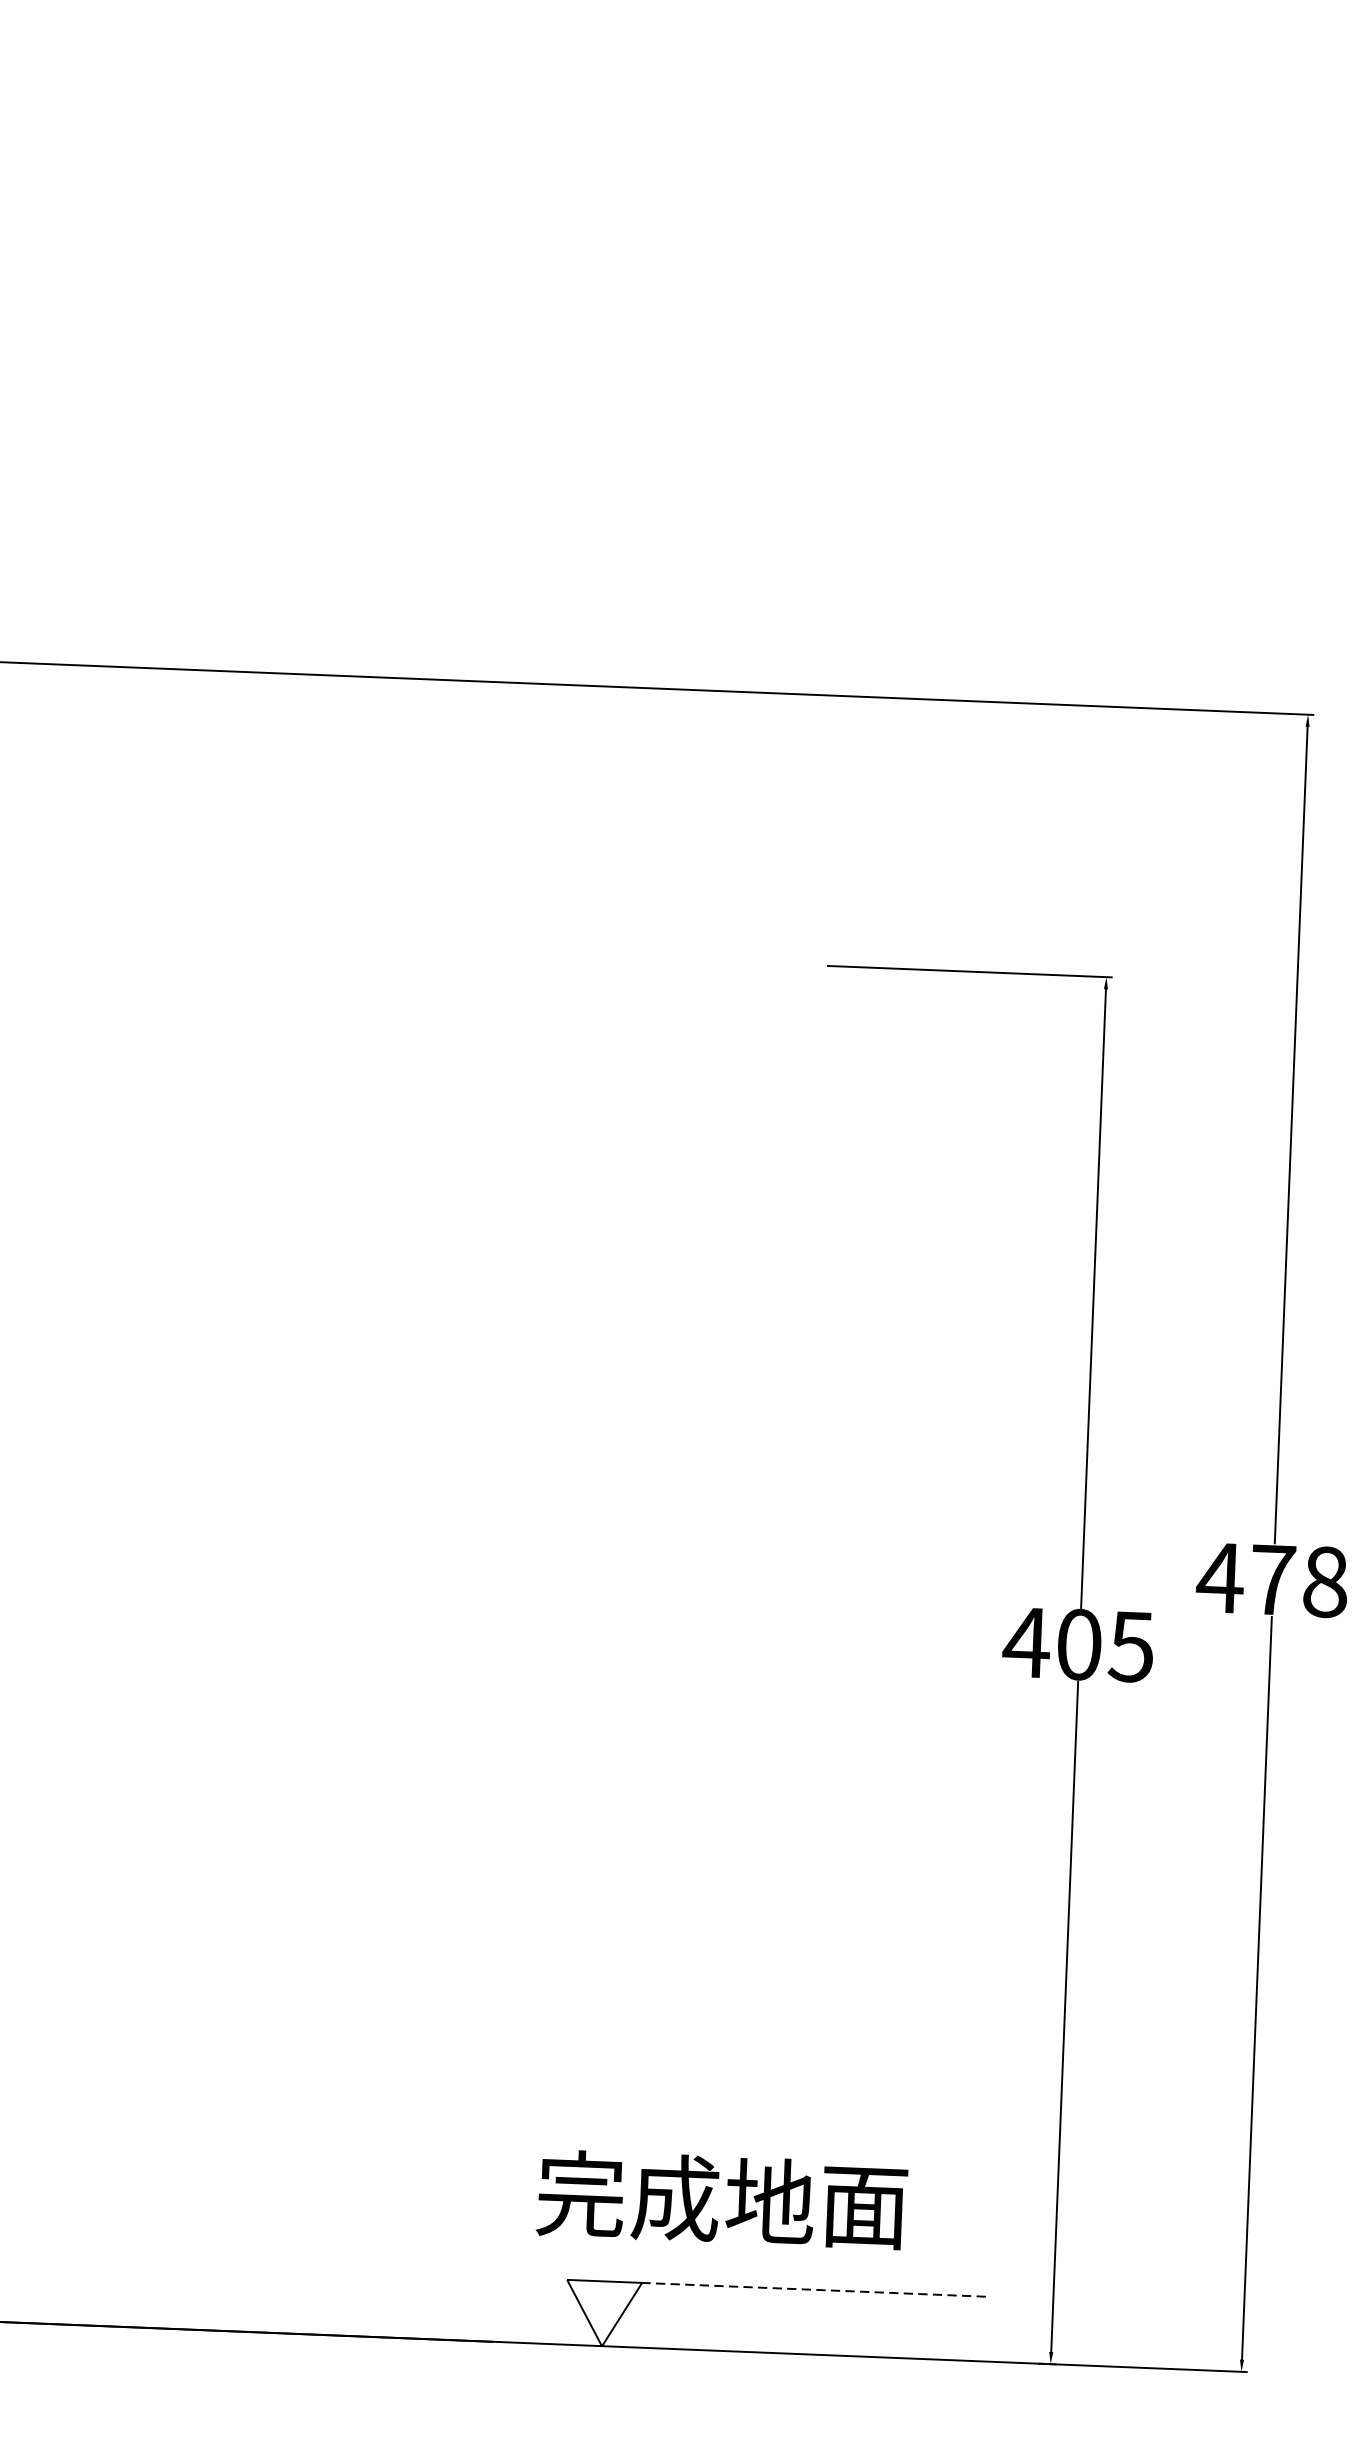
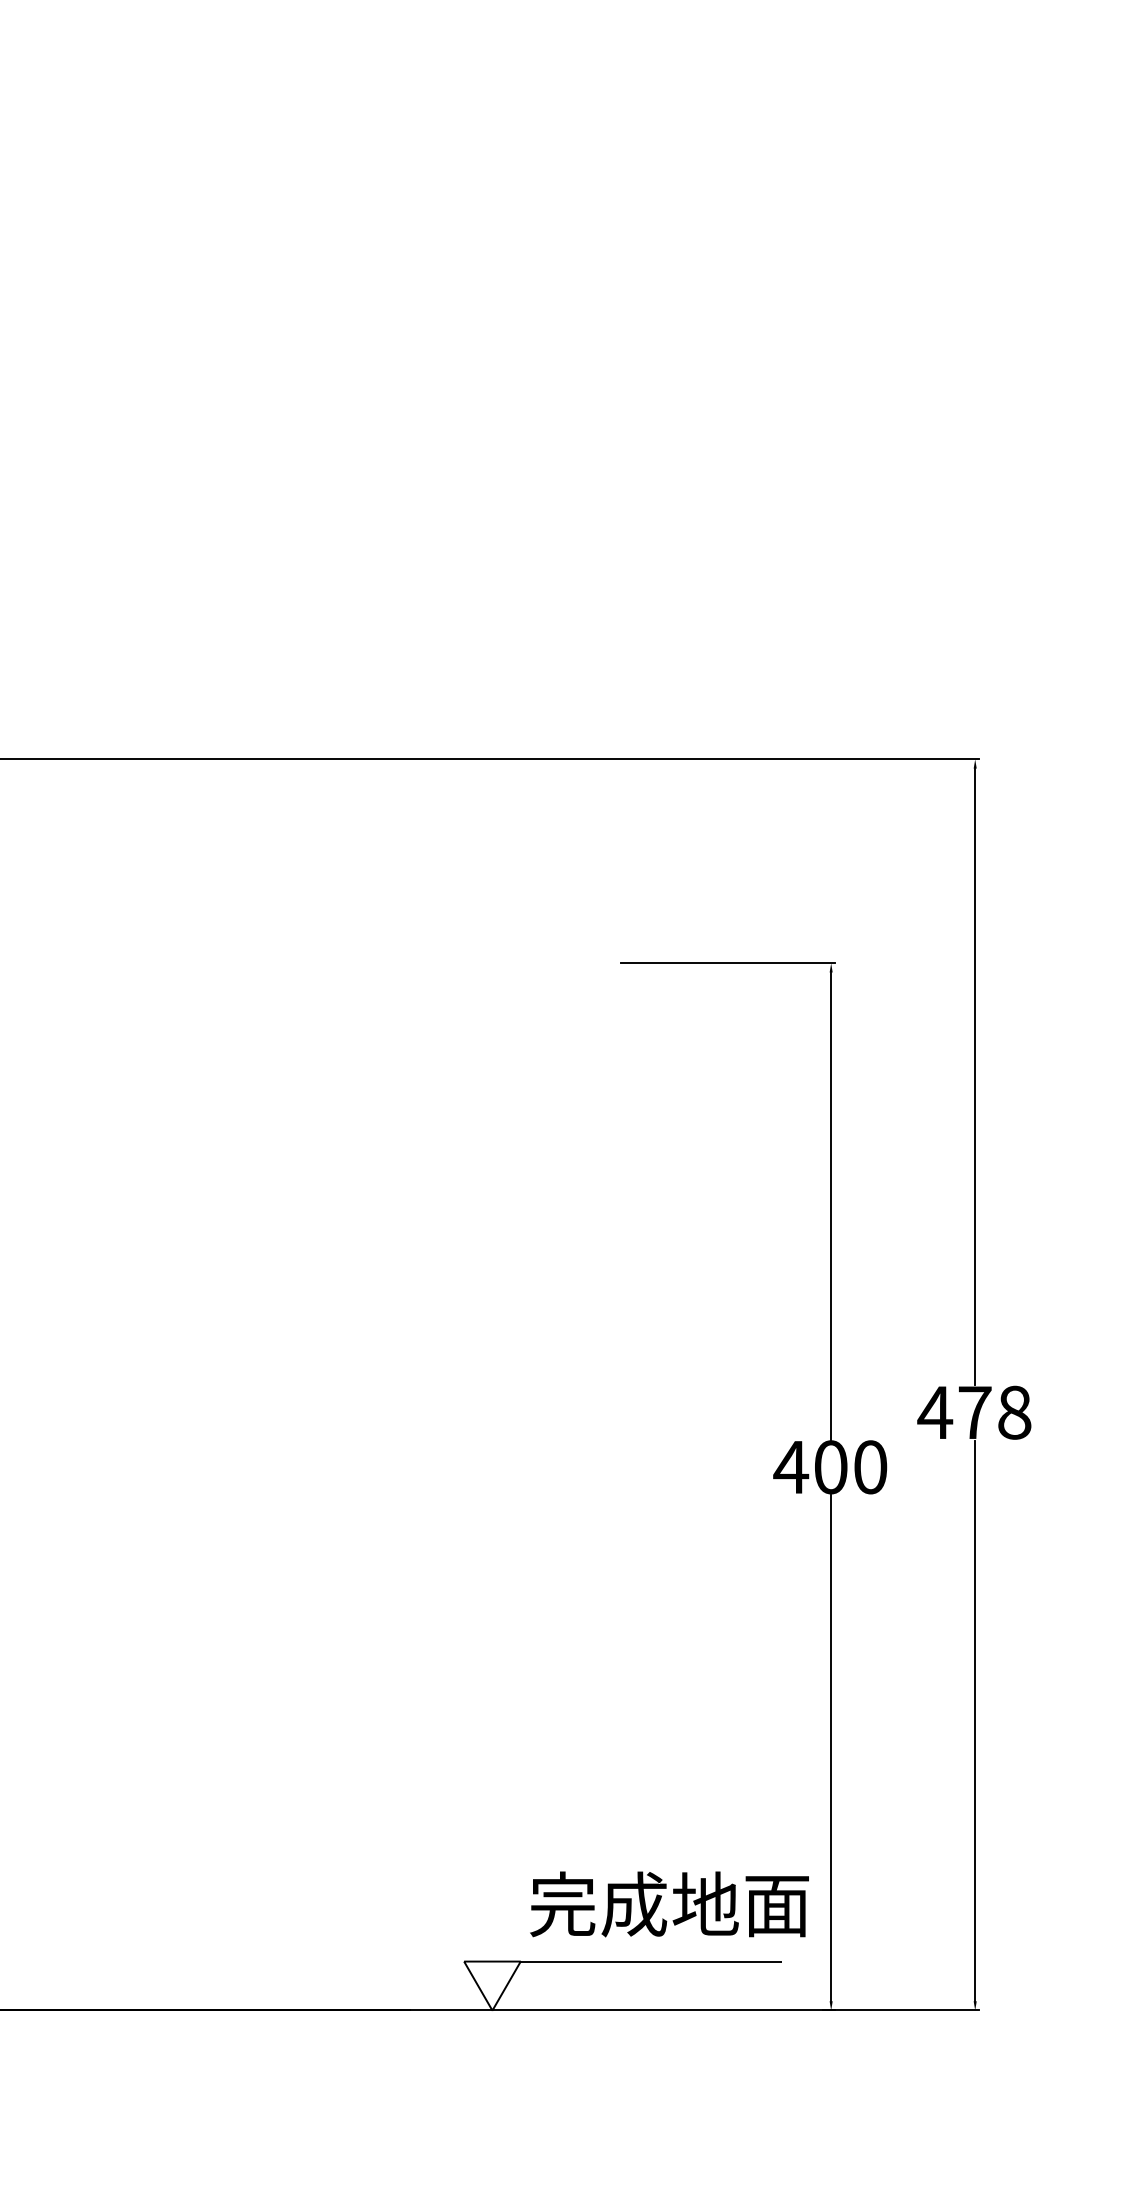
text: (1131, 1647) -> (870, 1467), 405 -> 400
text: (722, 2199) -> (669, 1904), moved
line: (815, 2289) -> (651, 1961), dashed -> solid

